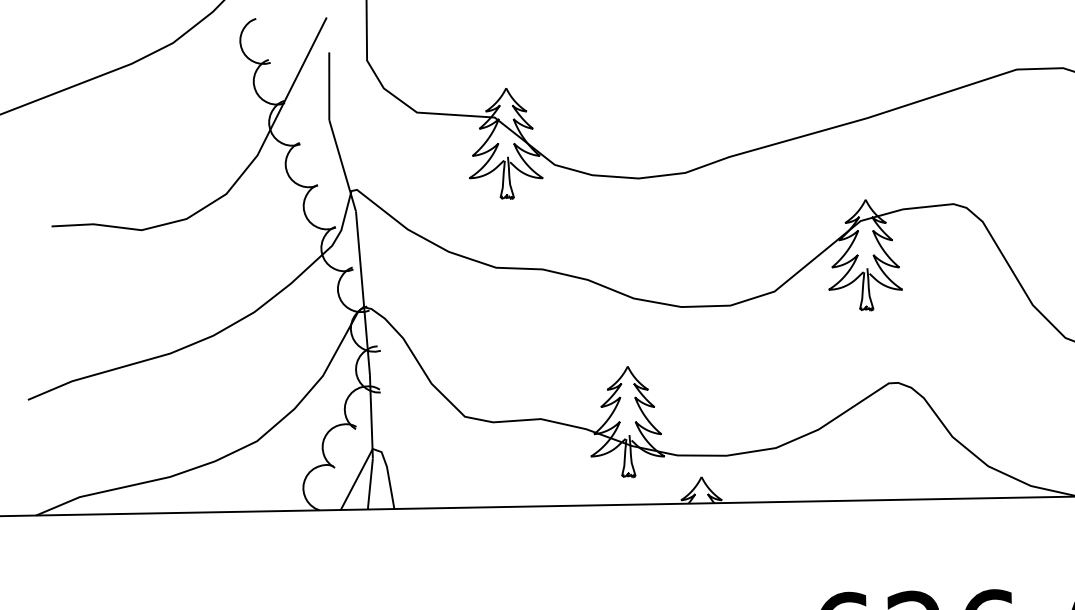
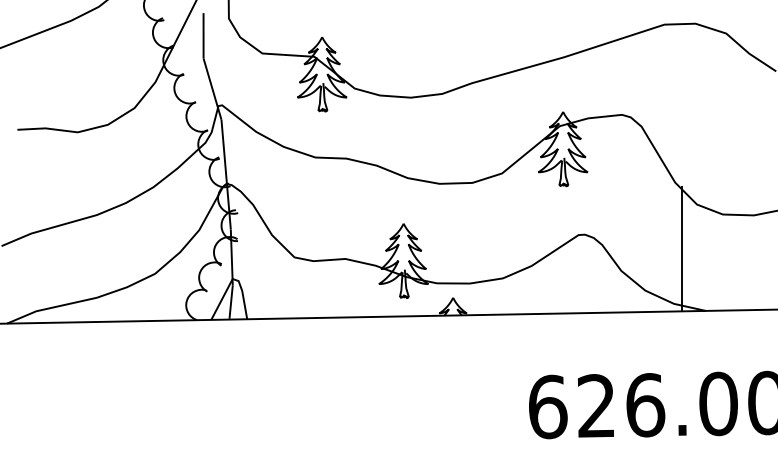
line: (1042, 404) -> (681, 249), added

